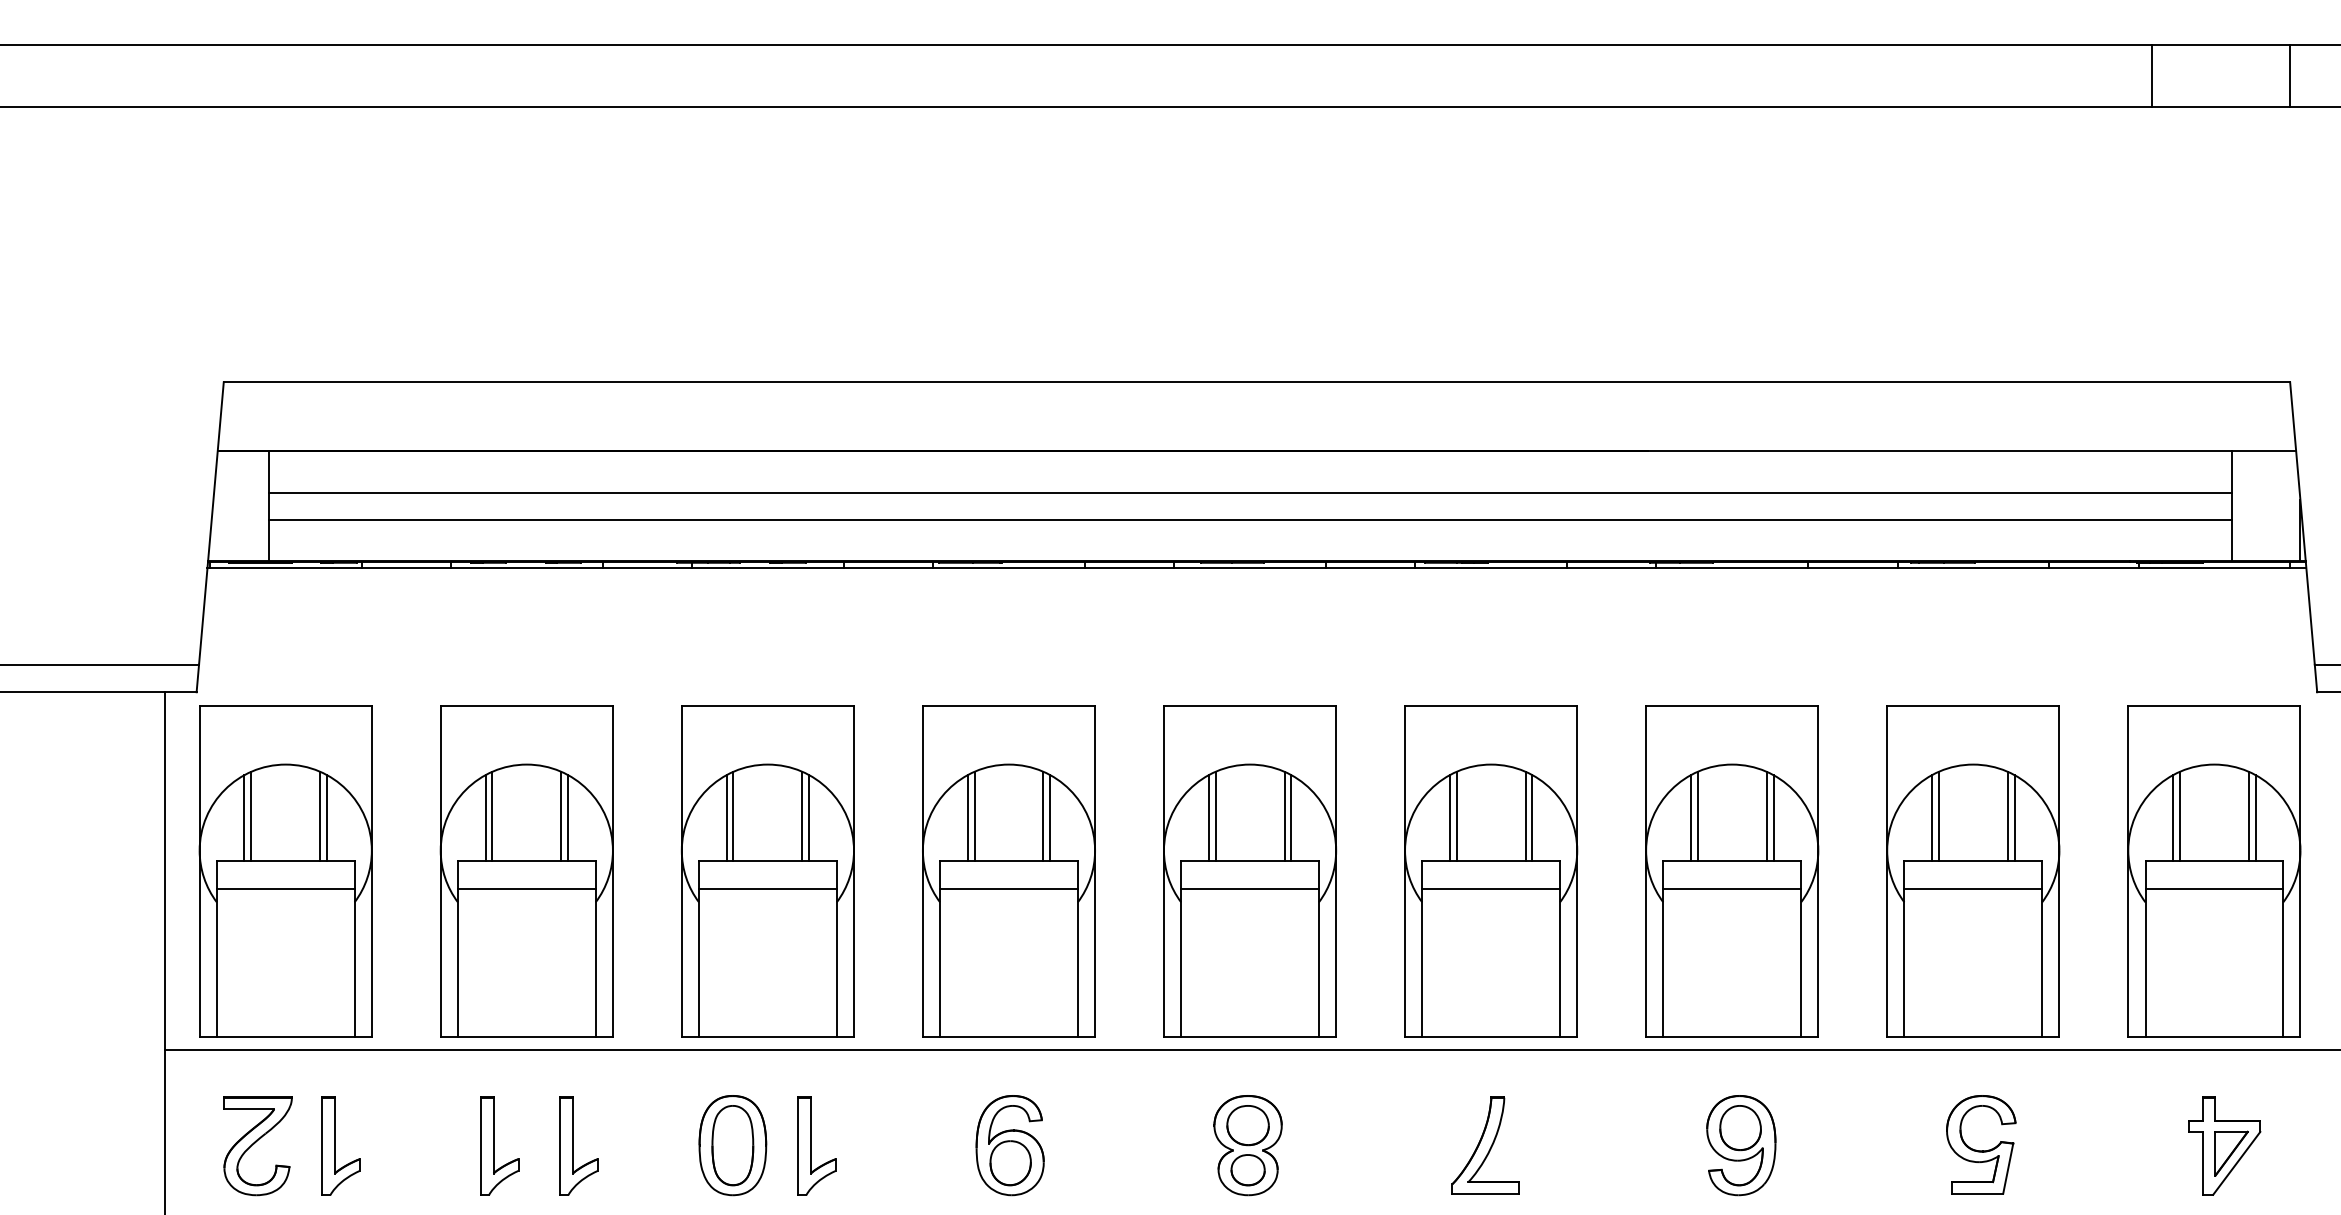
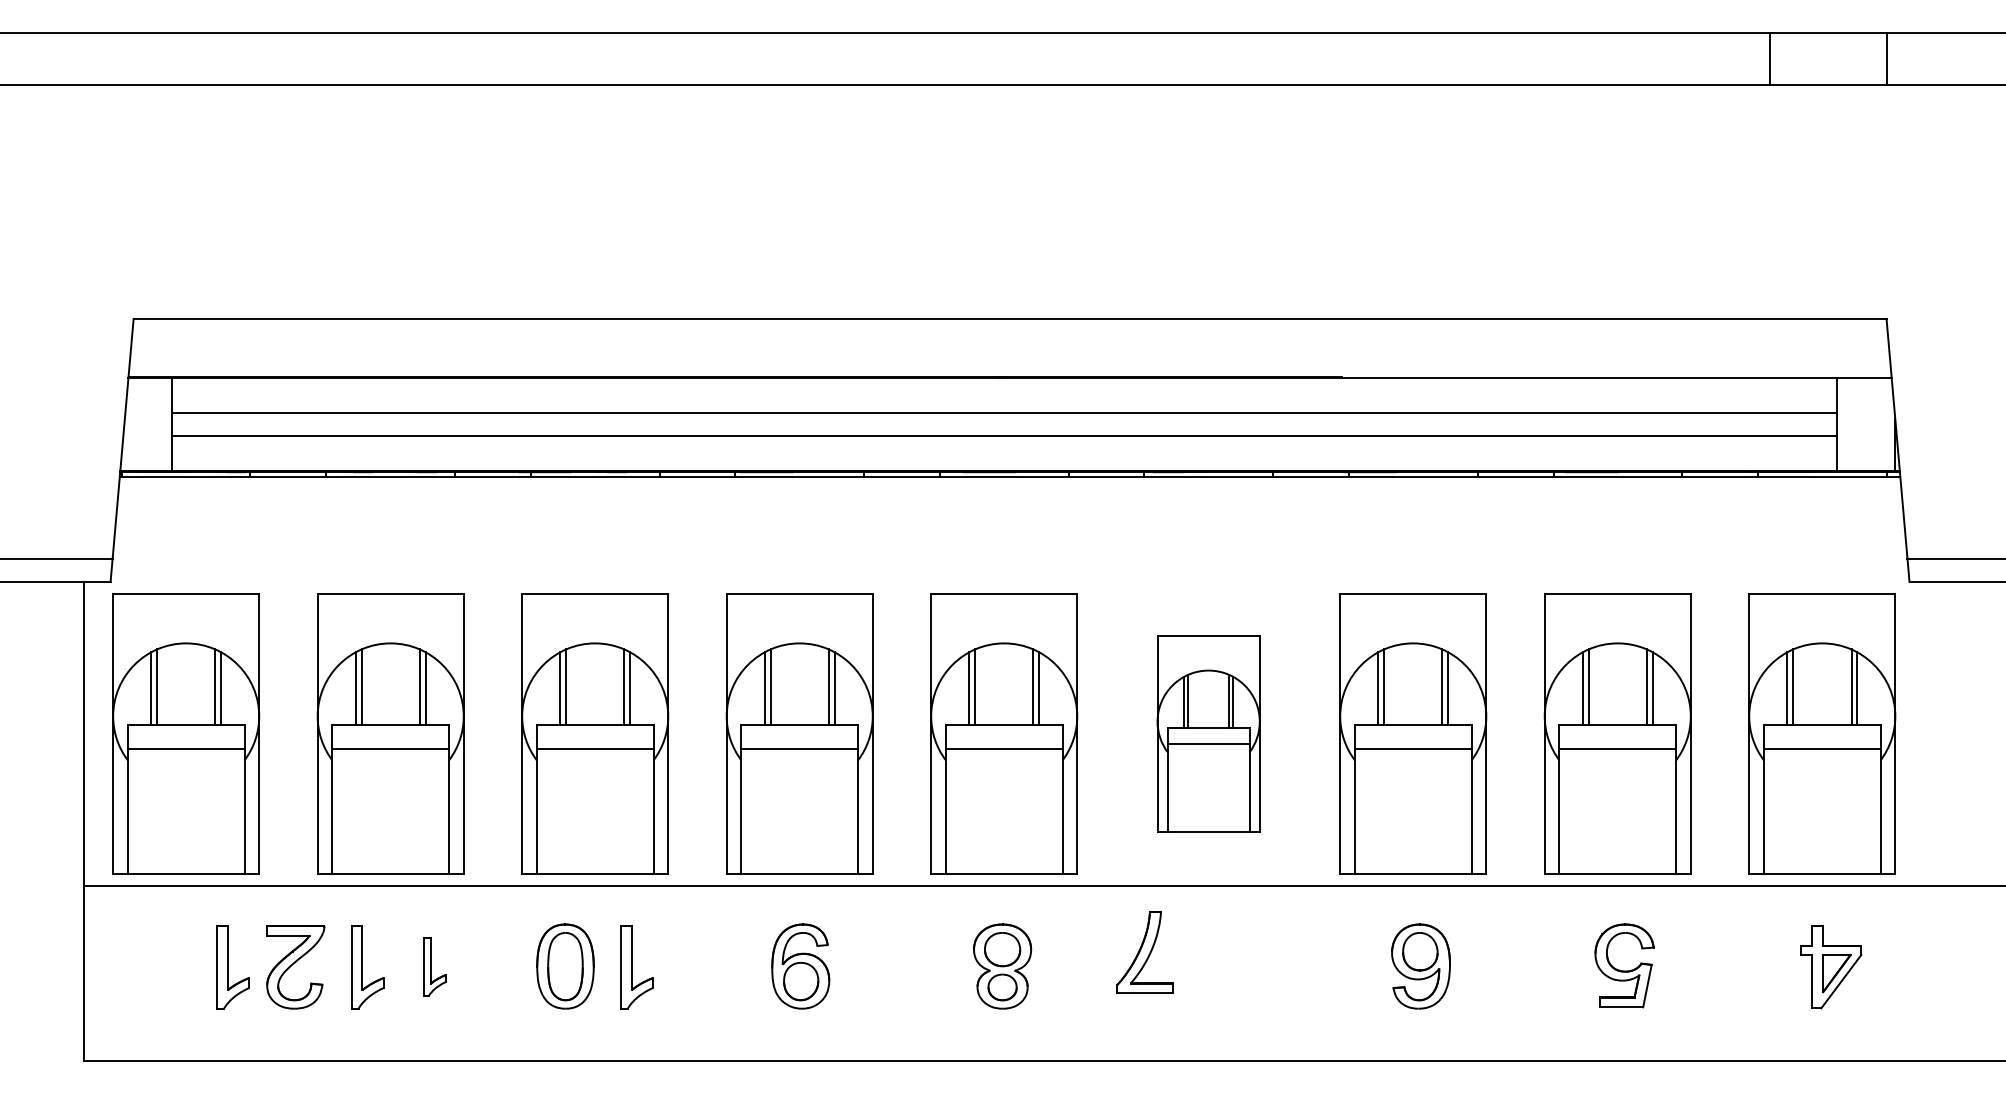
part: (1490, 870) -> (1208, 733), size x0.7
part: (1484, 1145) -> (1144, 952), moved
part: (257, 1146) -> (295, 967), moved
part: (578, 1146) -> (434, 967), size x0.7

